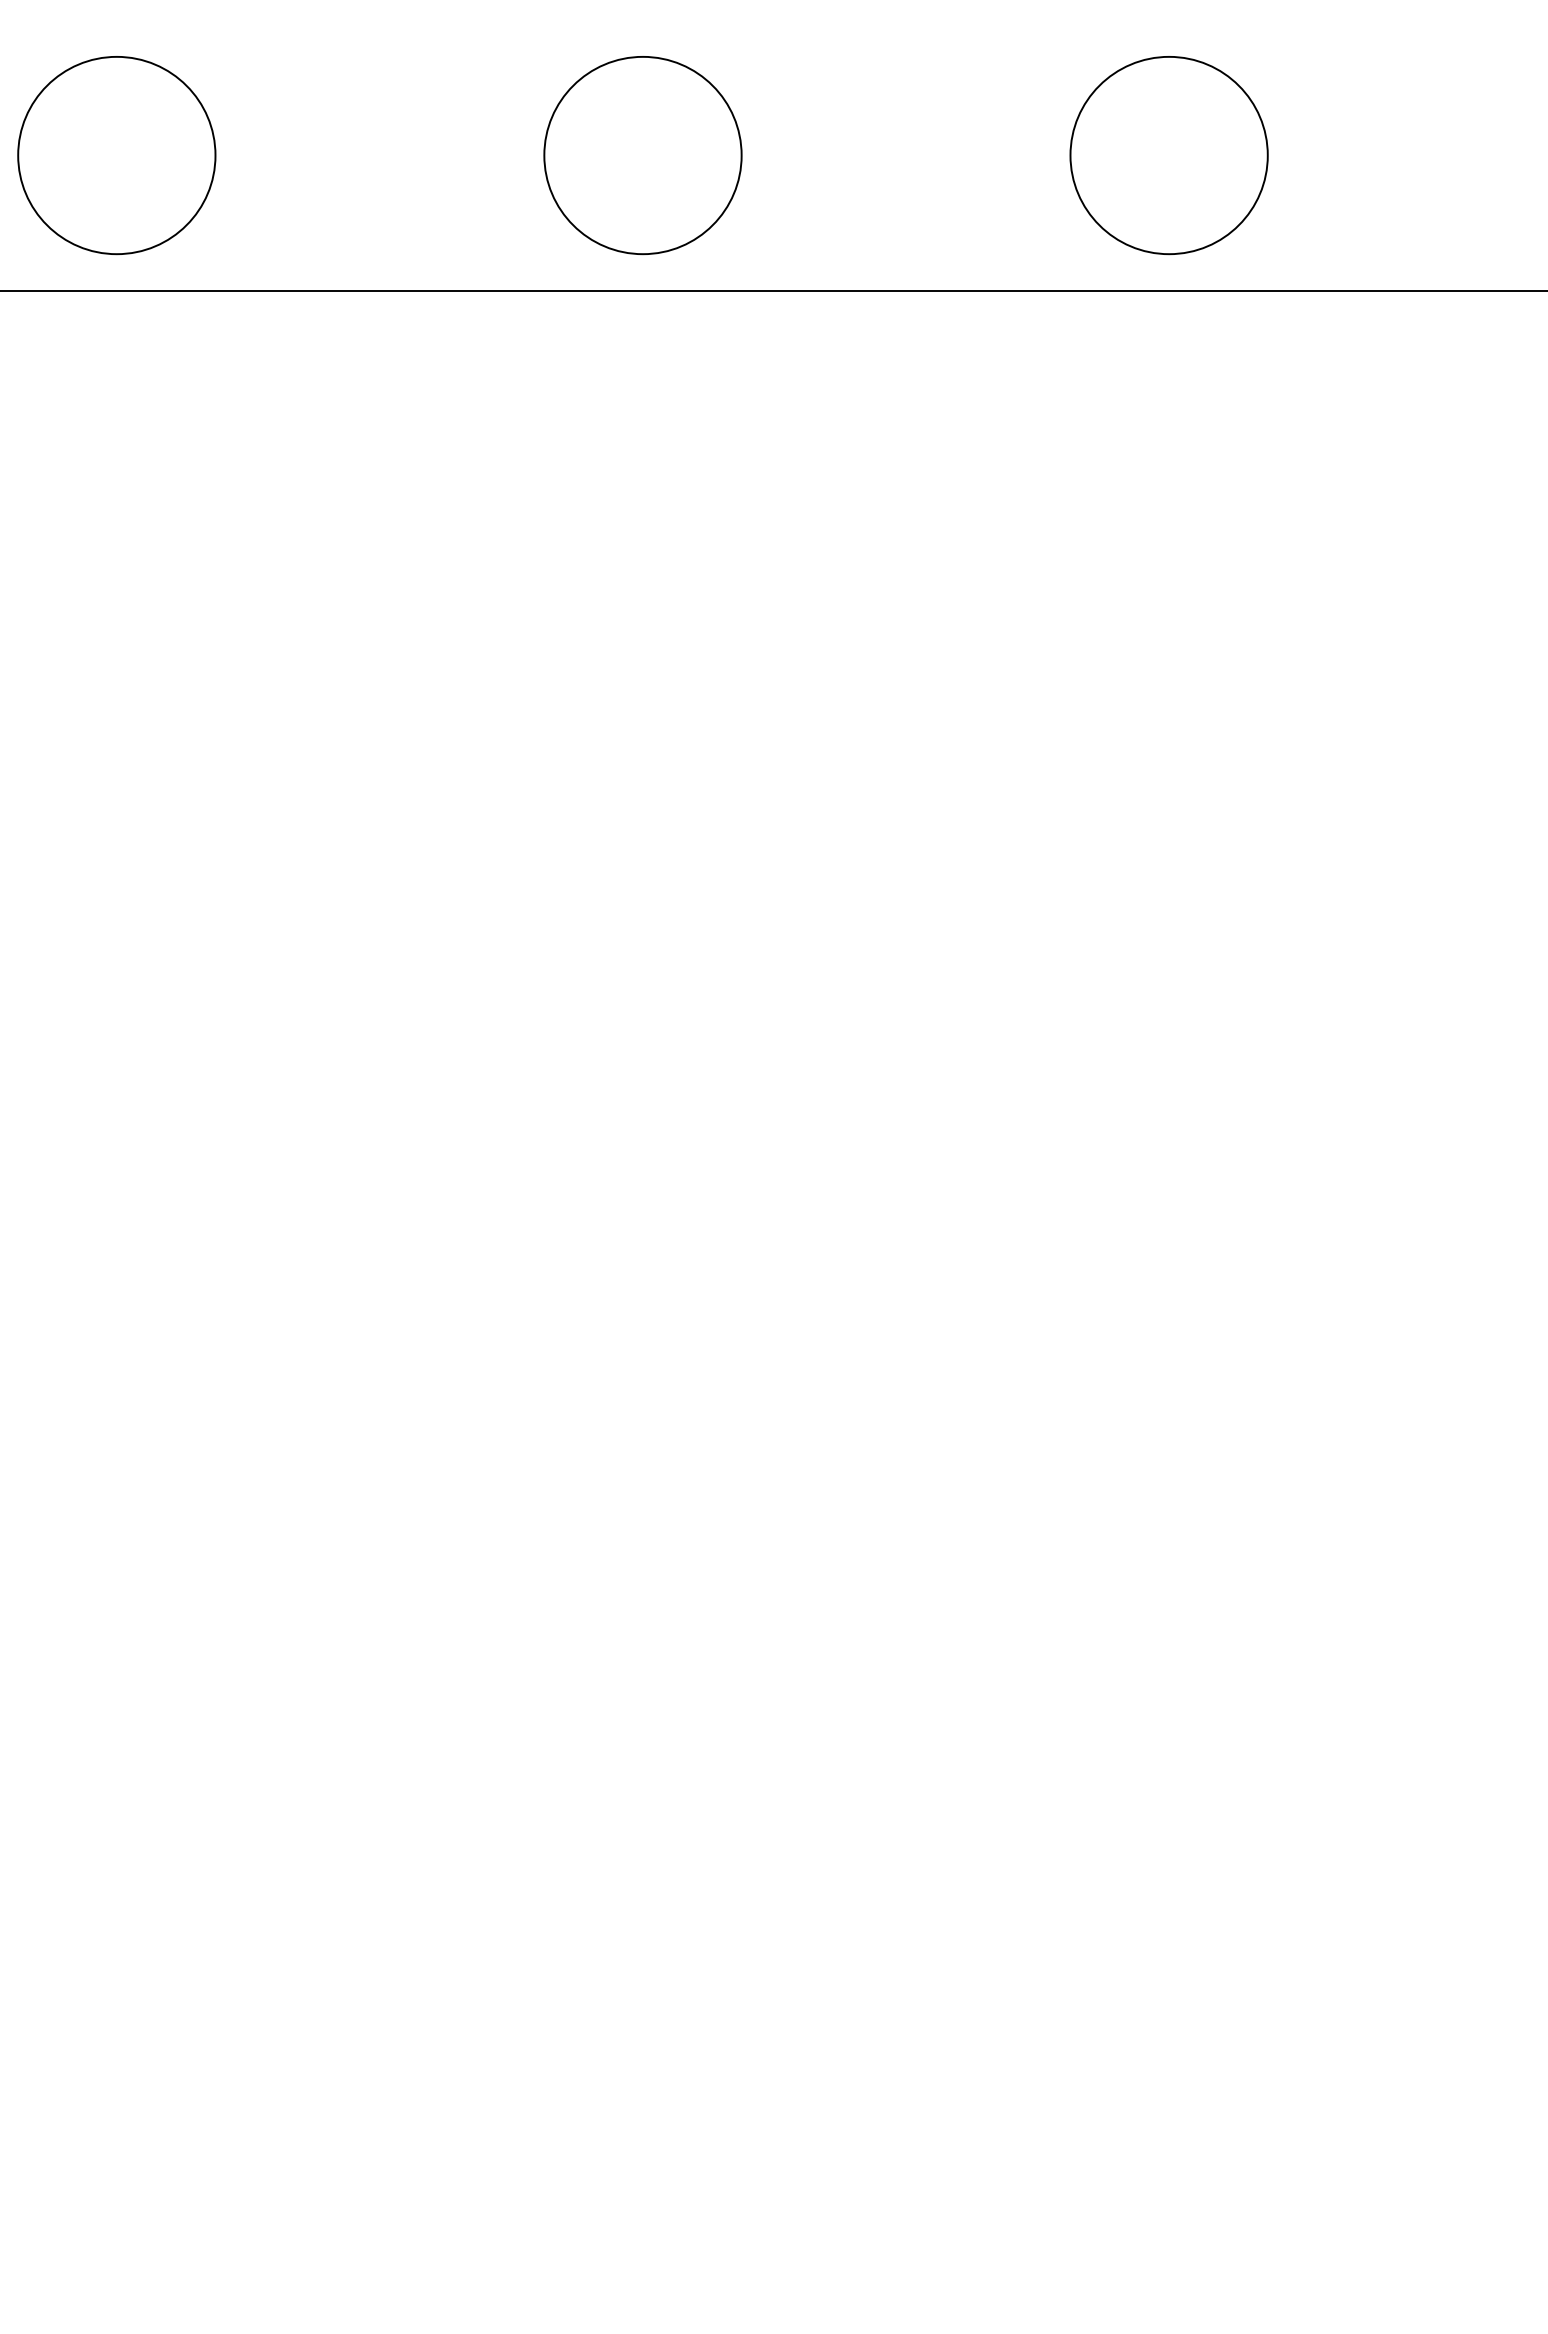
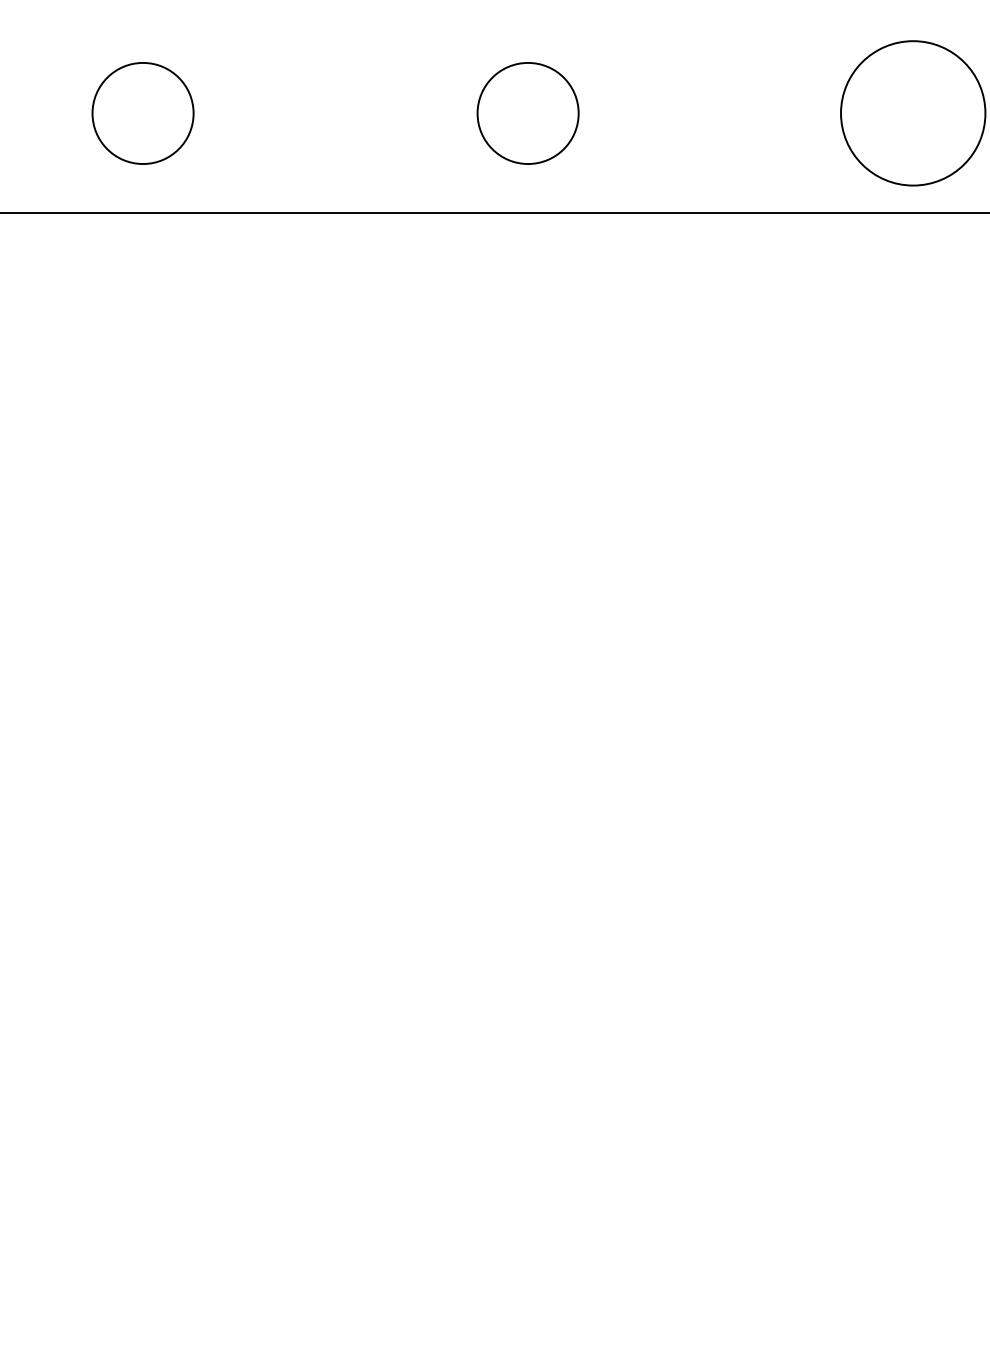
circle: (116, 155) -> (142, 113), size x0.7
circle: (642, 155) -> (527, 113), size x0.7

